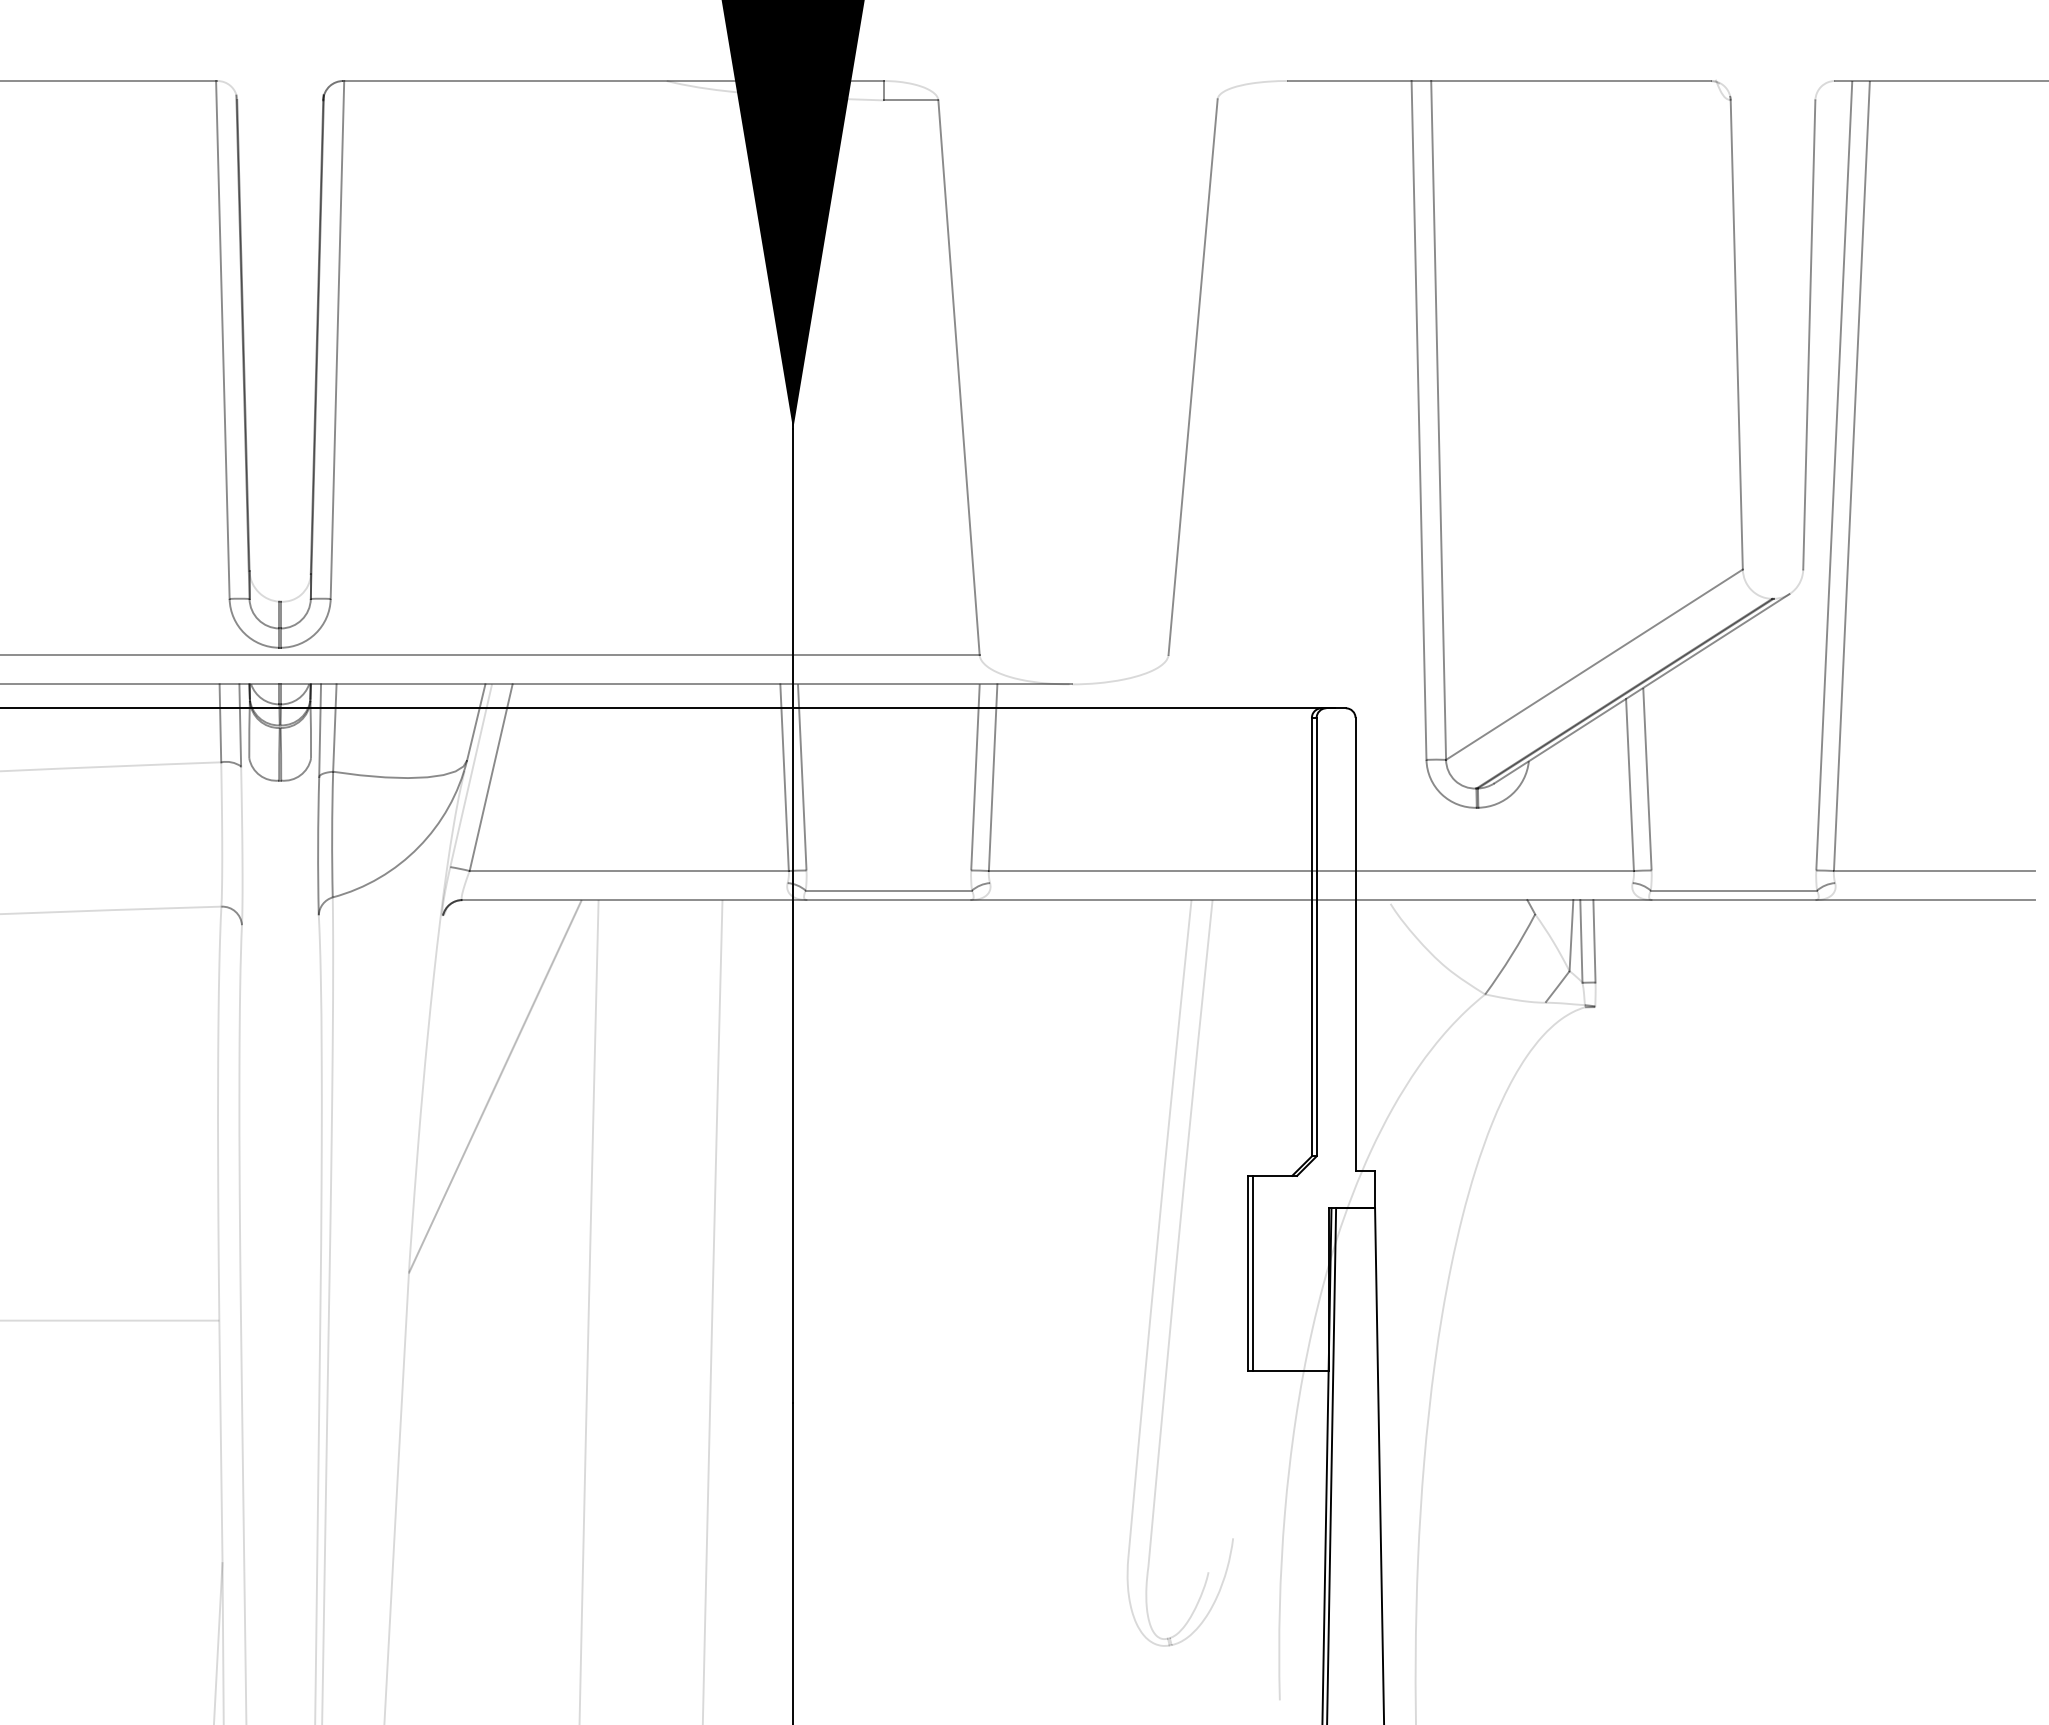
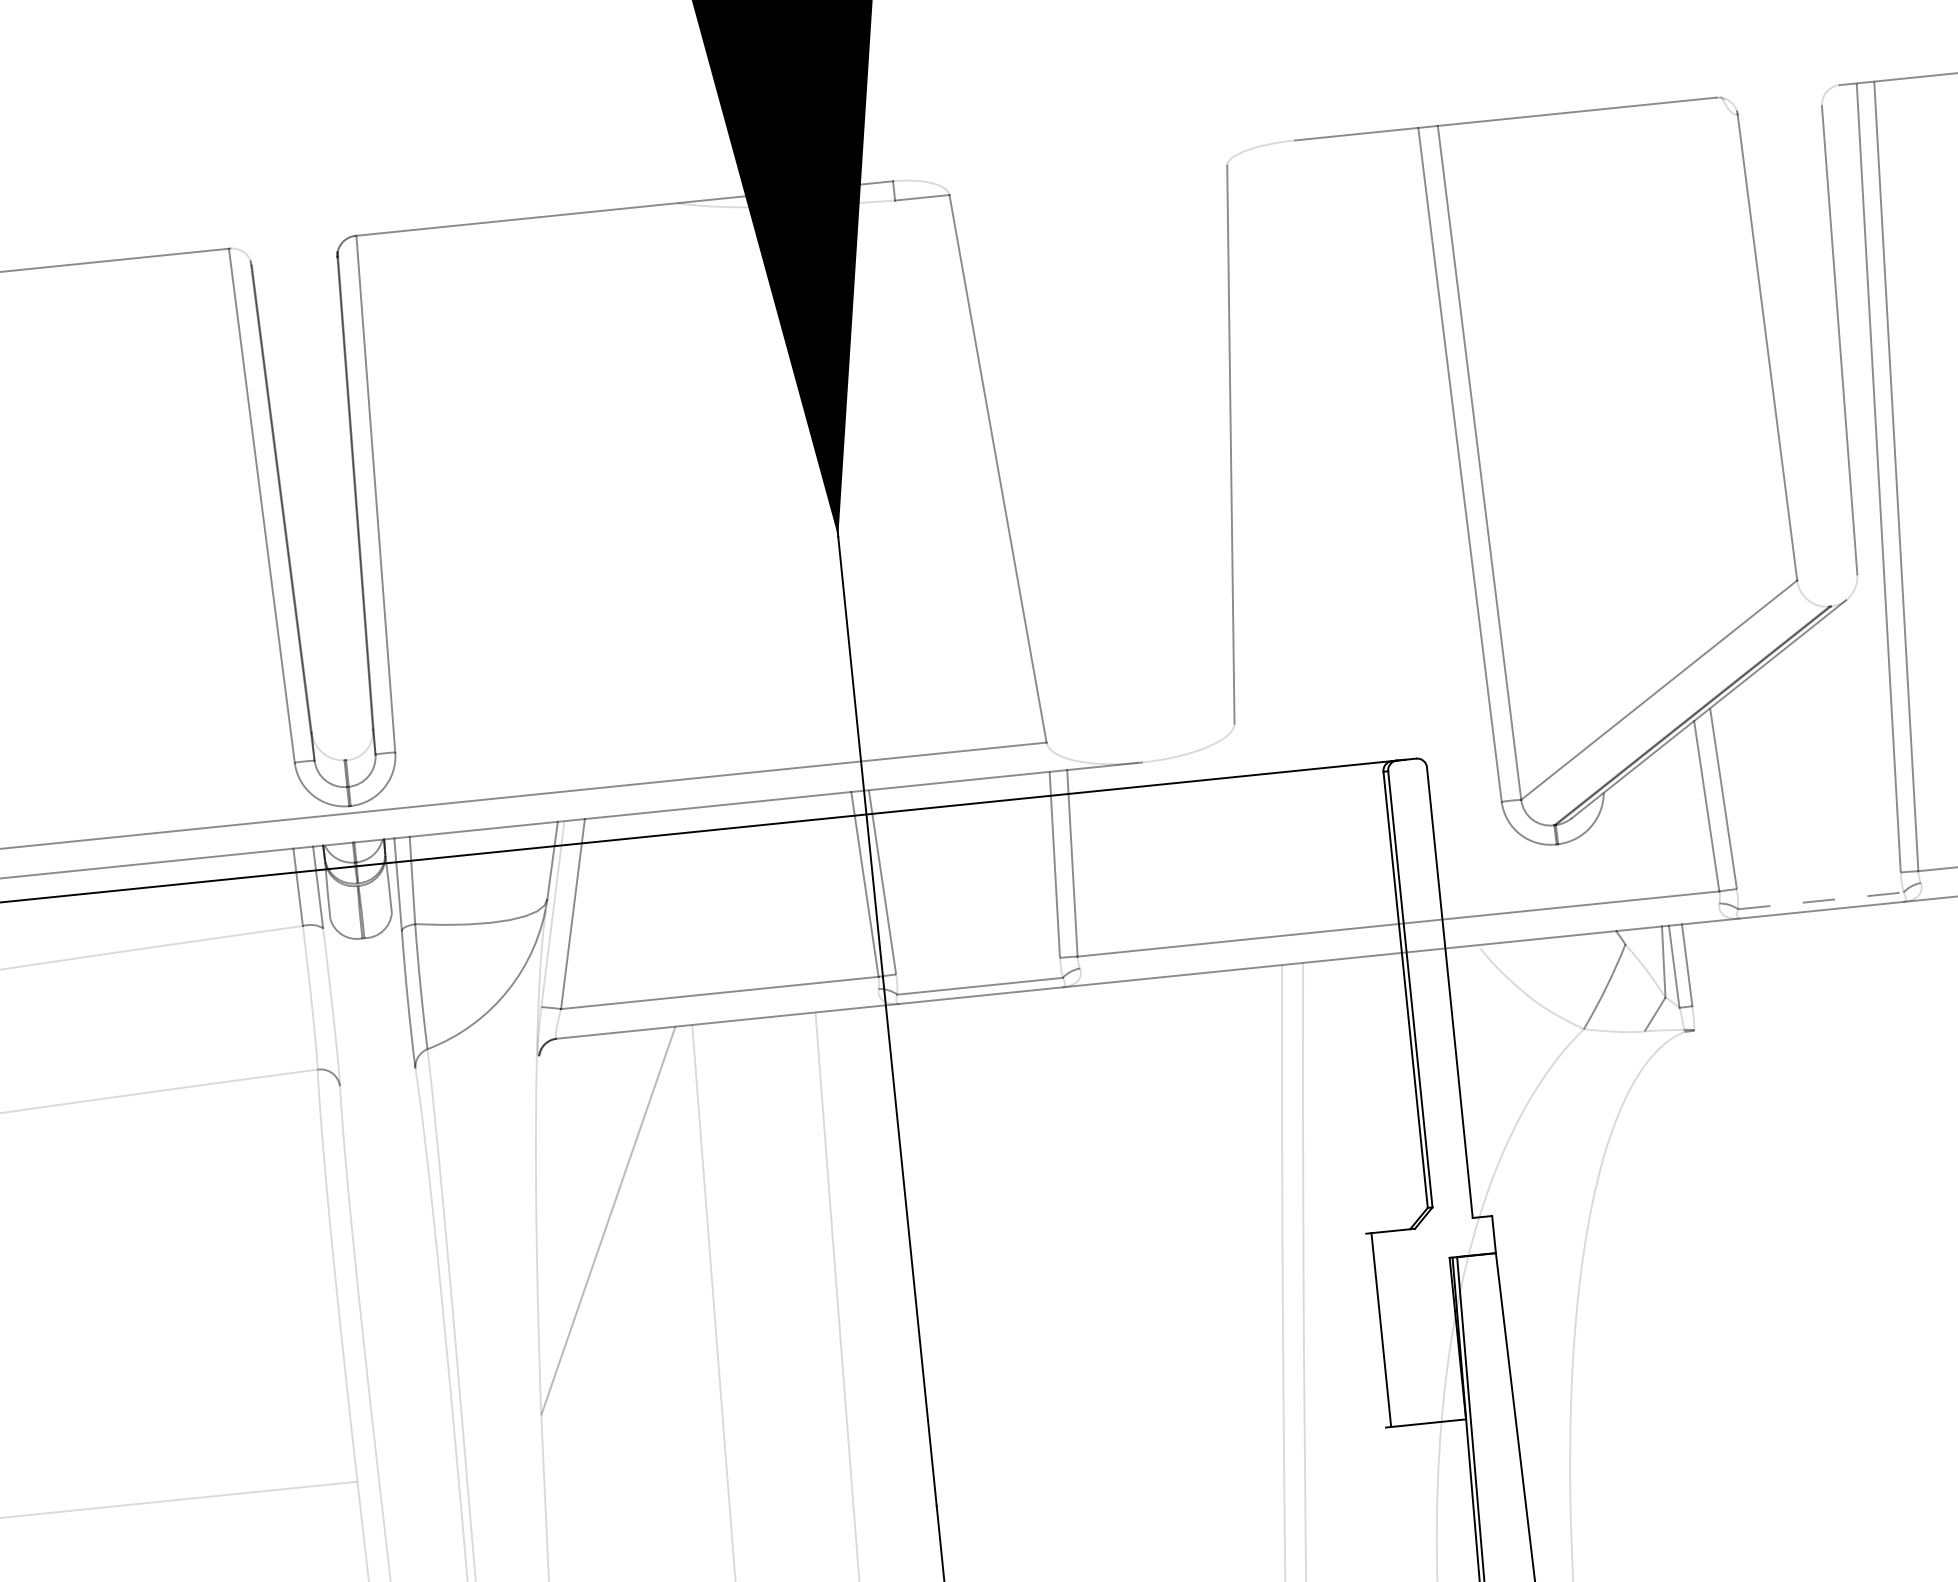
line: (1734, 890) -> (1821, 900), solid -> dashed
line: (1248, 1272) -> (1376, 1329), removed

